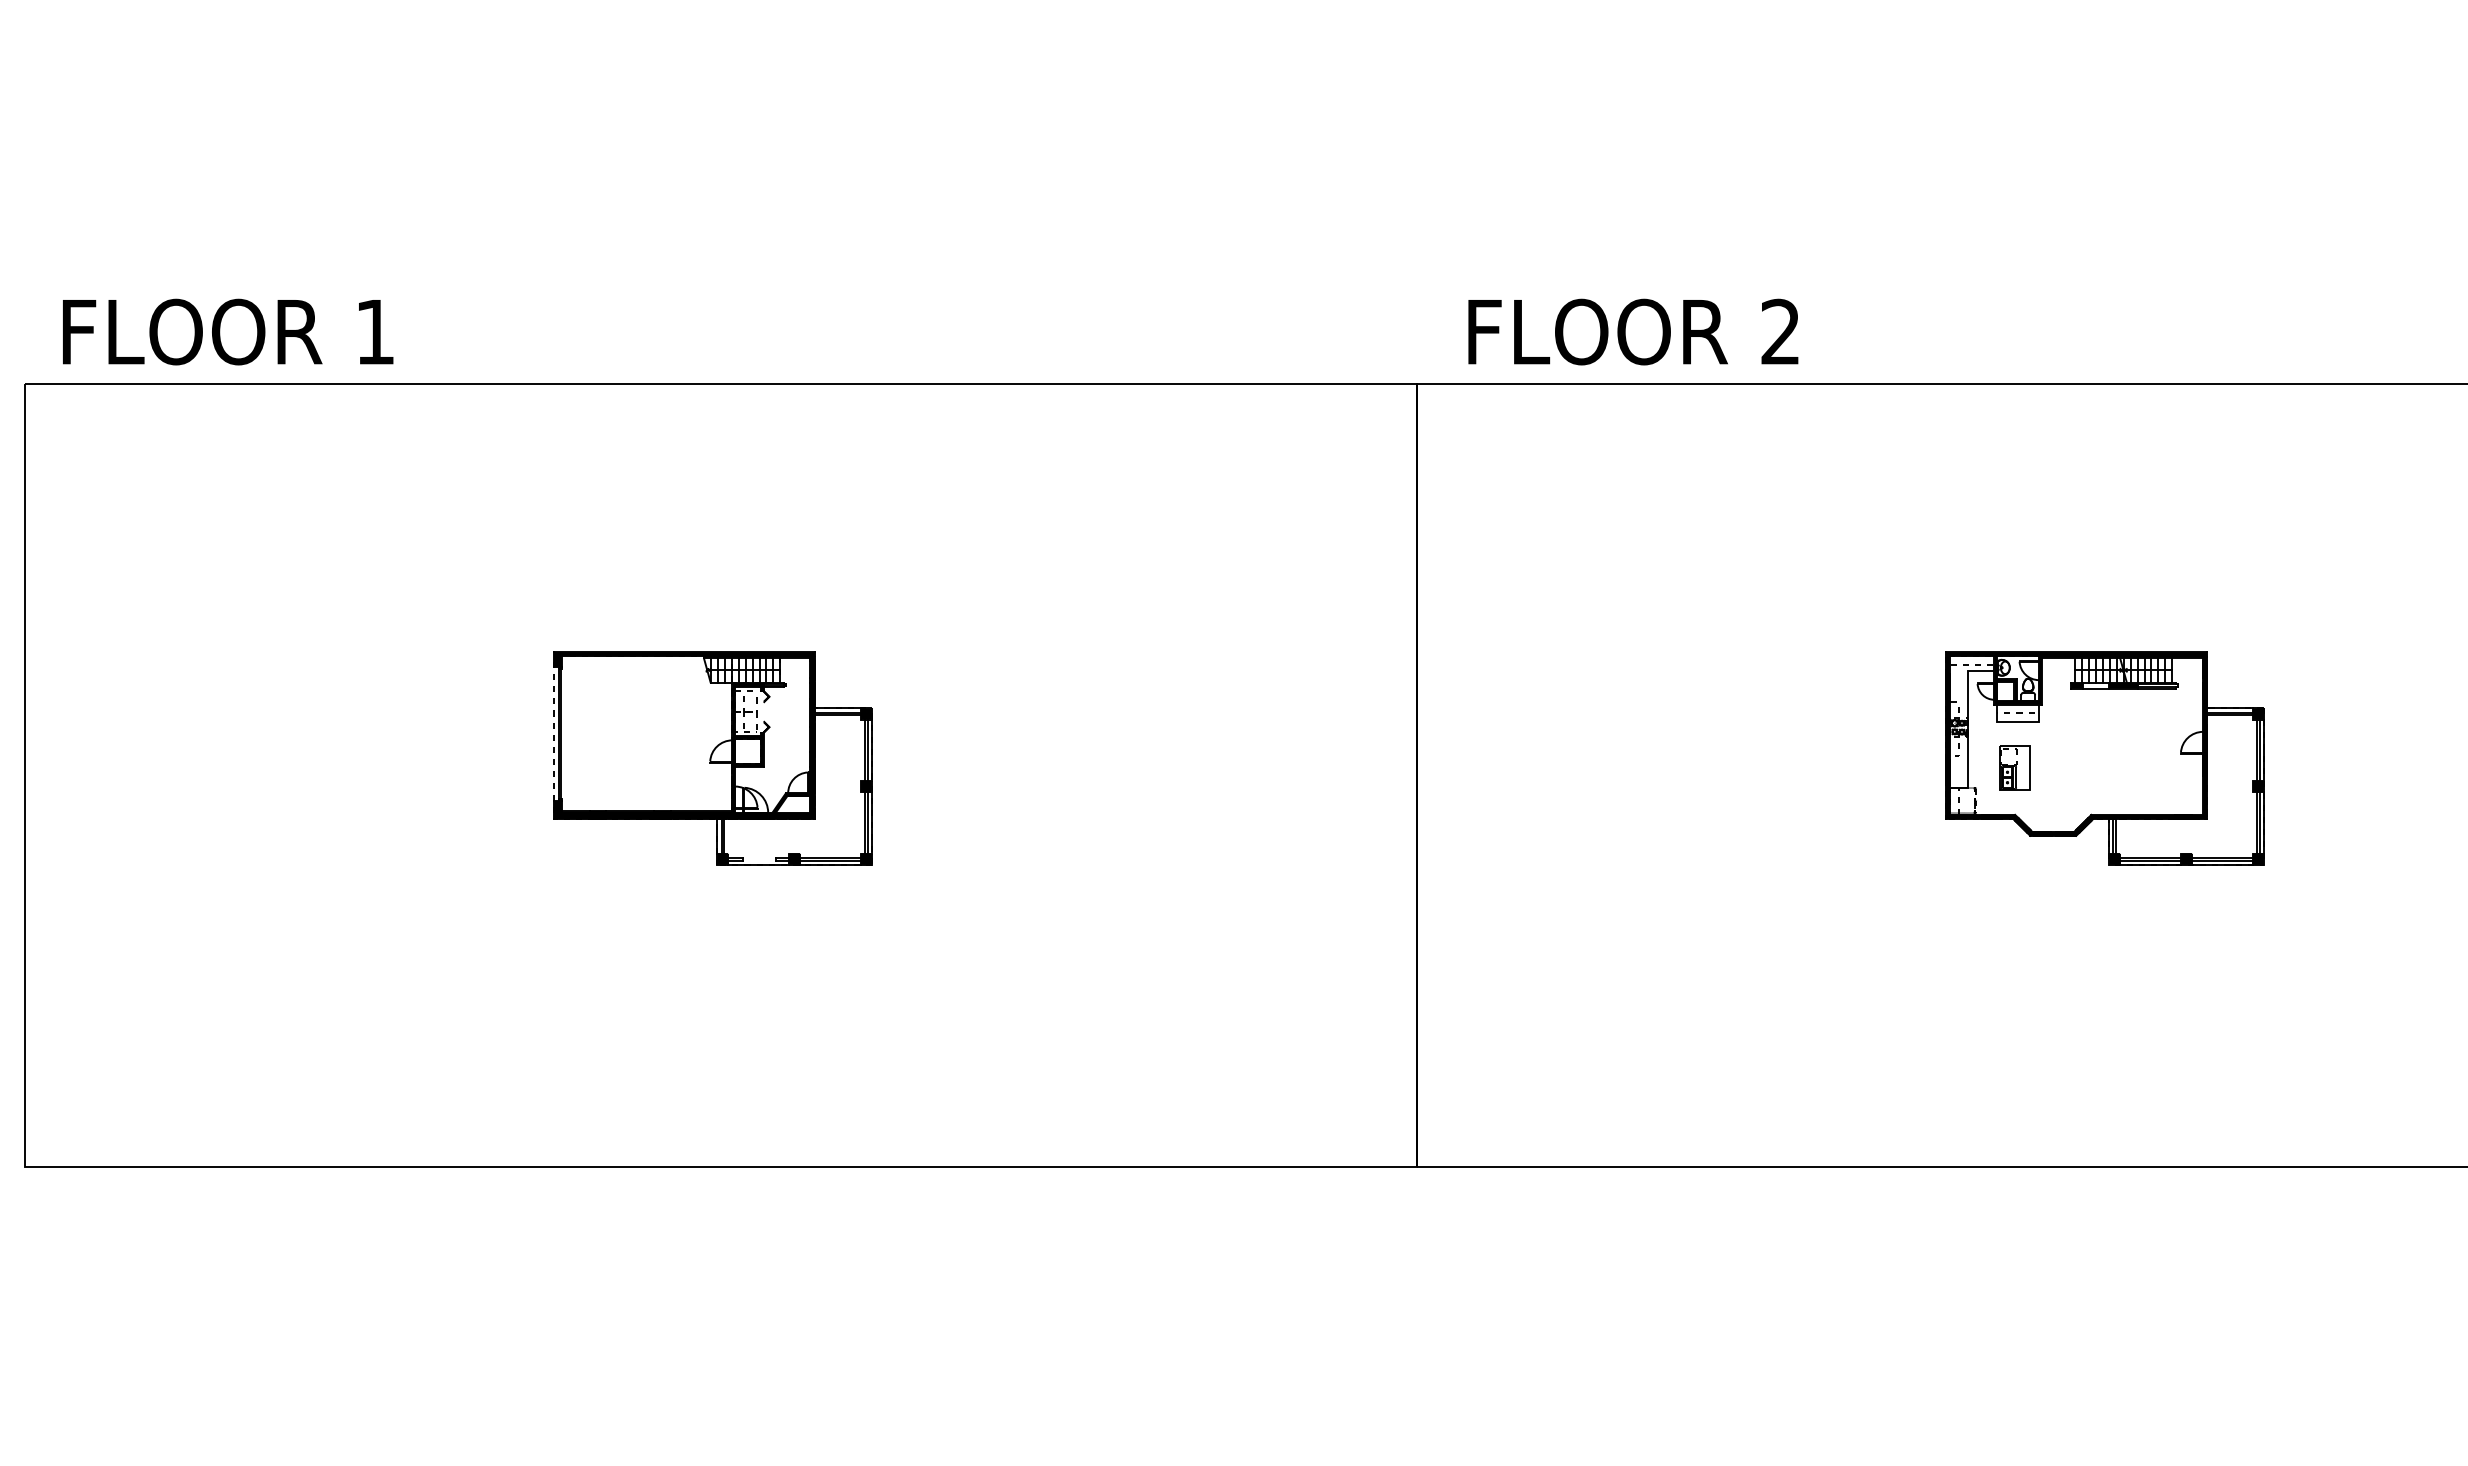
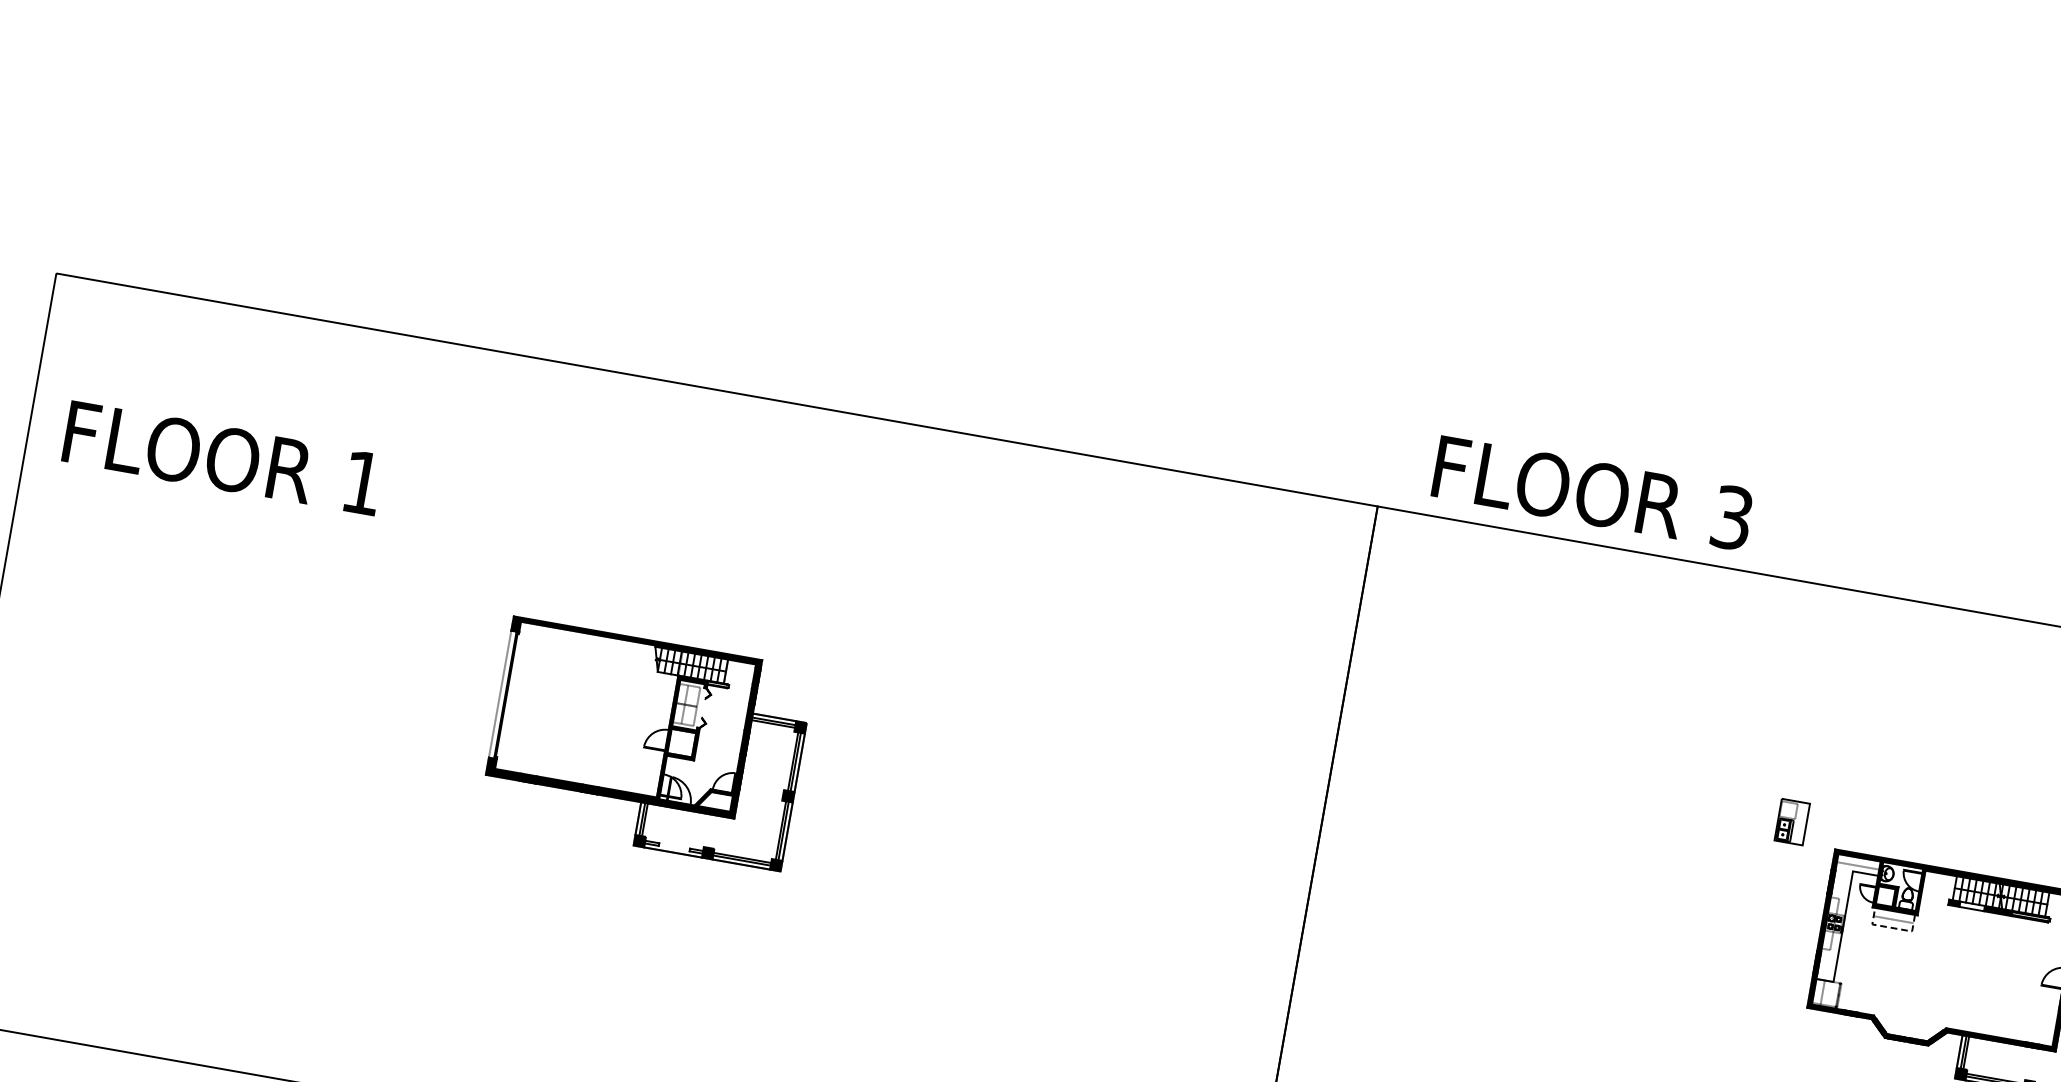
text: (228, 331) -> (223, 457), moved
text: (1780, 331) -> (1732, 517), 2 -> 3
line: (2018, 722) -> (1892, 928), solid -> dashed
part: (2014, 767) -> (1791, 821), moved

